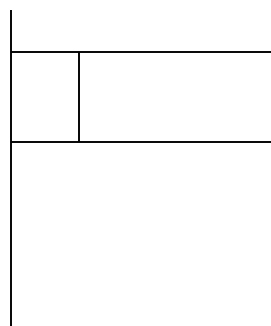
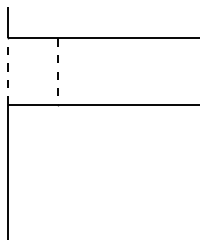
line: (11, 97) -> (8, 71), solid -> dashed
line: (78, 97) -> (57, 71), solid -> dashed

